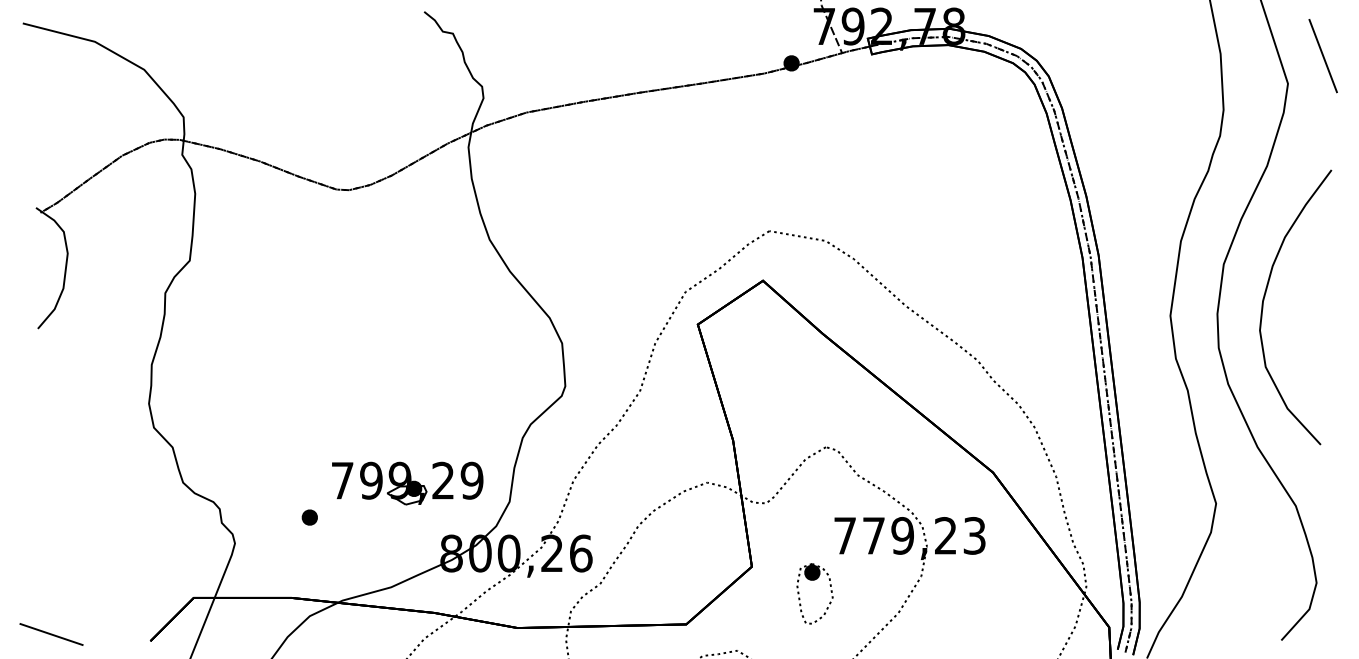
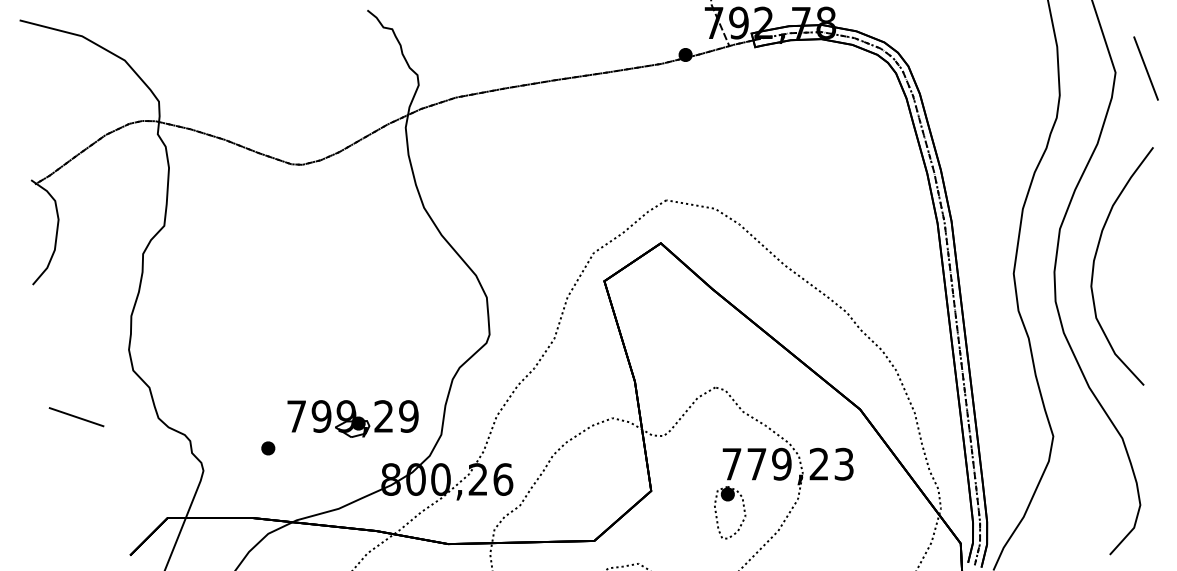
line: (1322, 56) -> (1145, 68), moved
part: (814, 580) -> (729, 501), moved
line: (51, 634) -> (76, 417), moved

